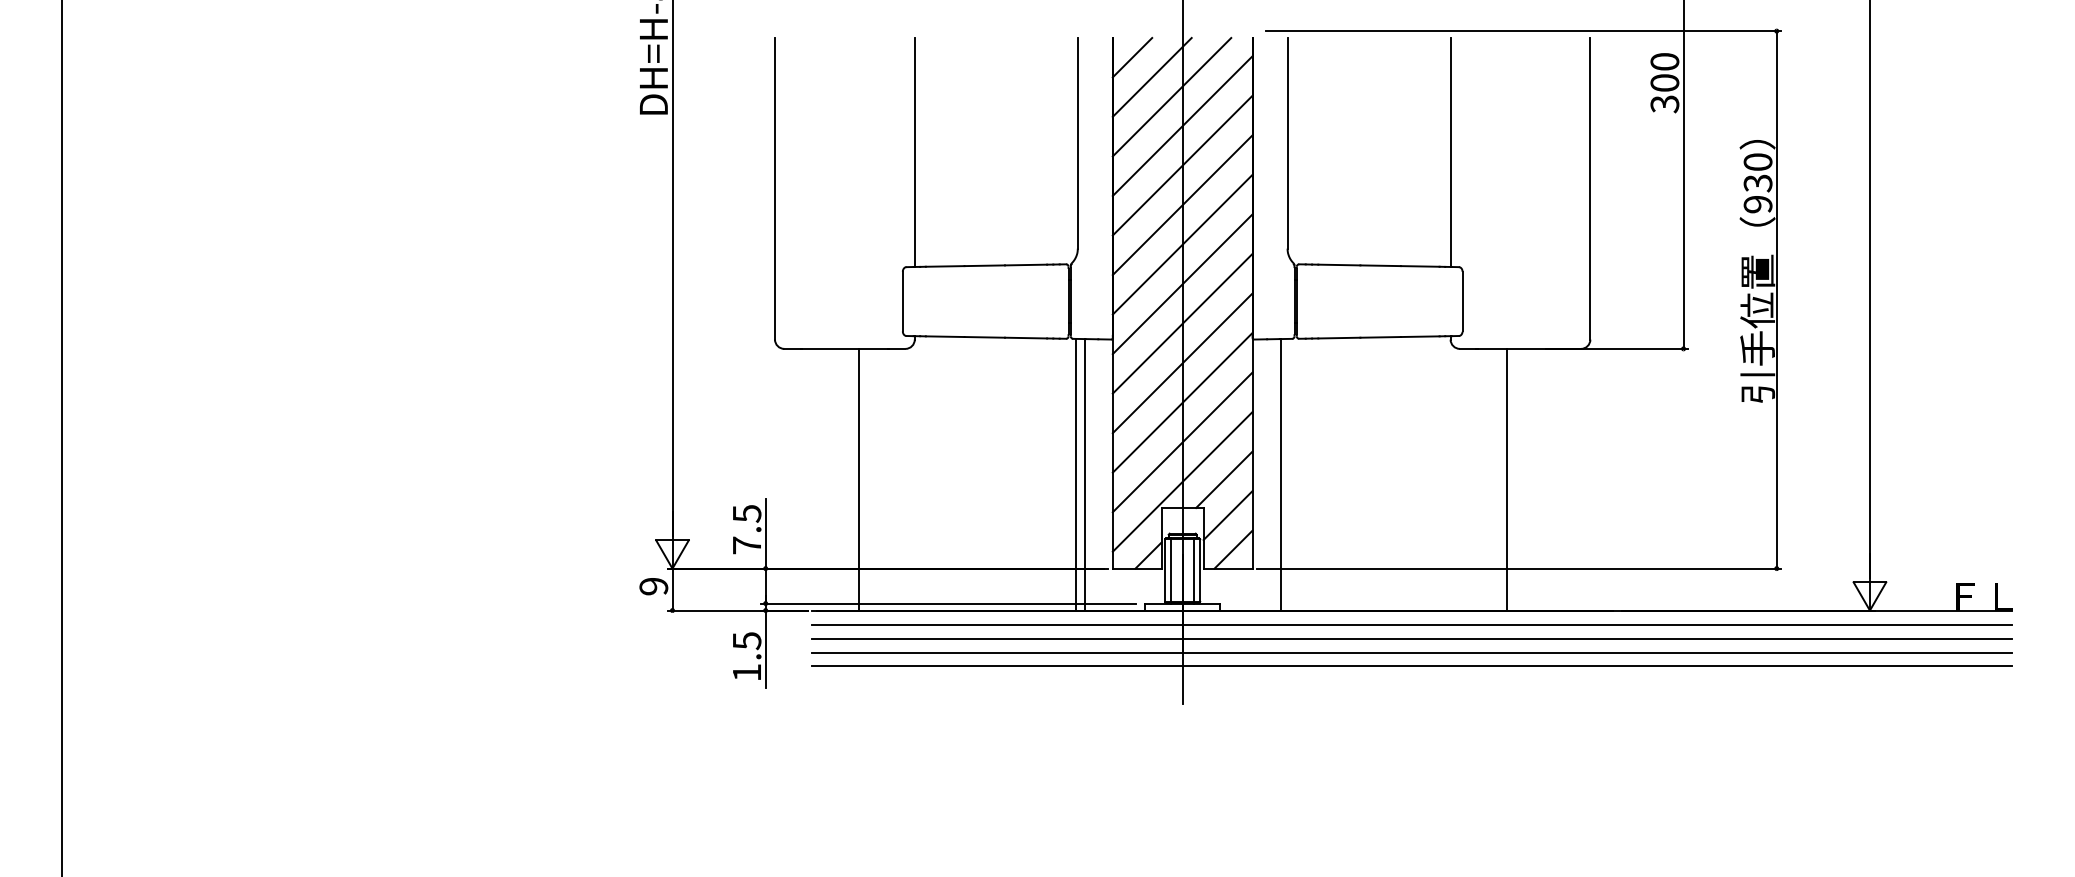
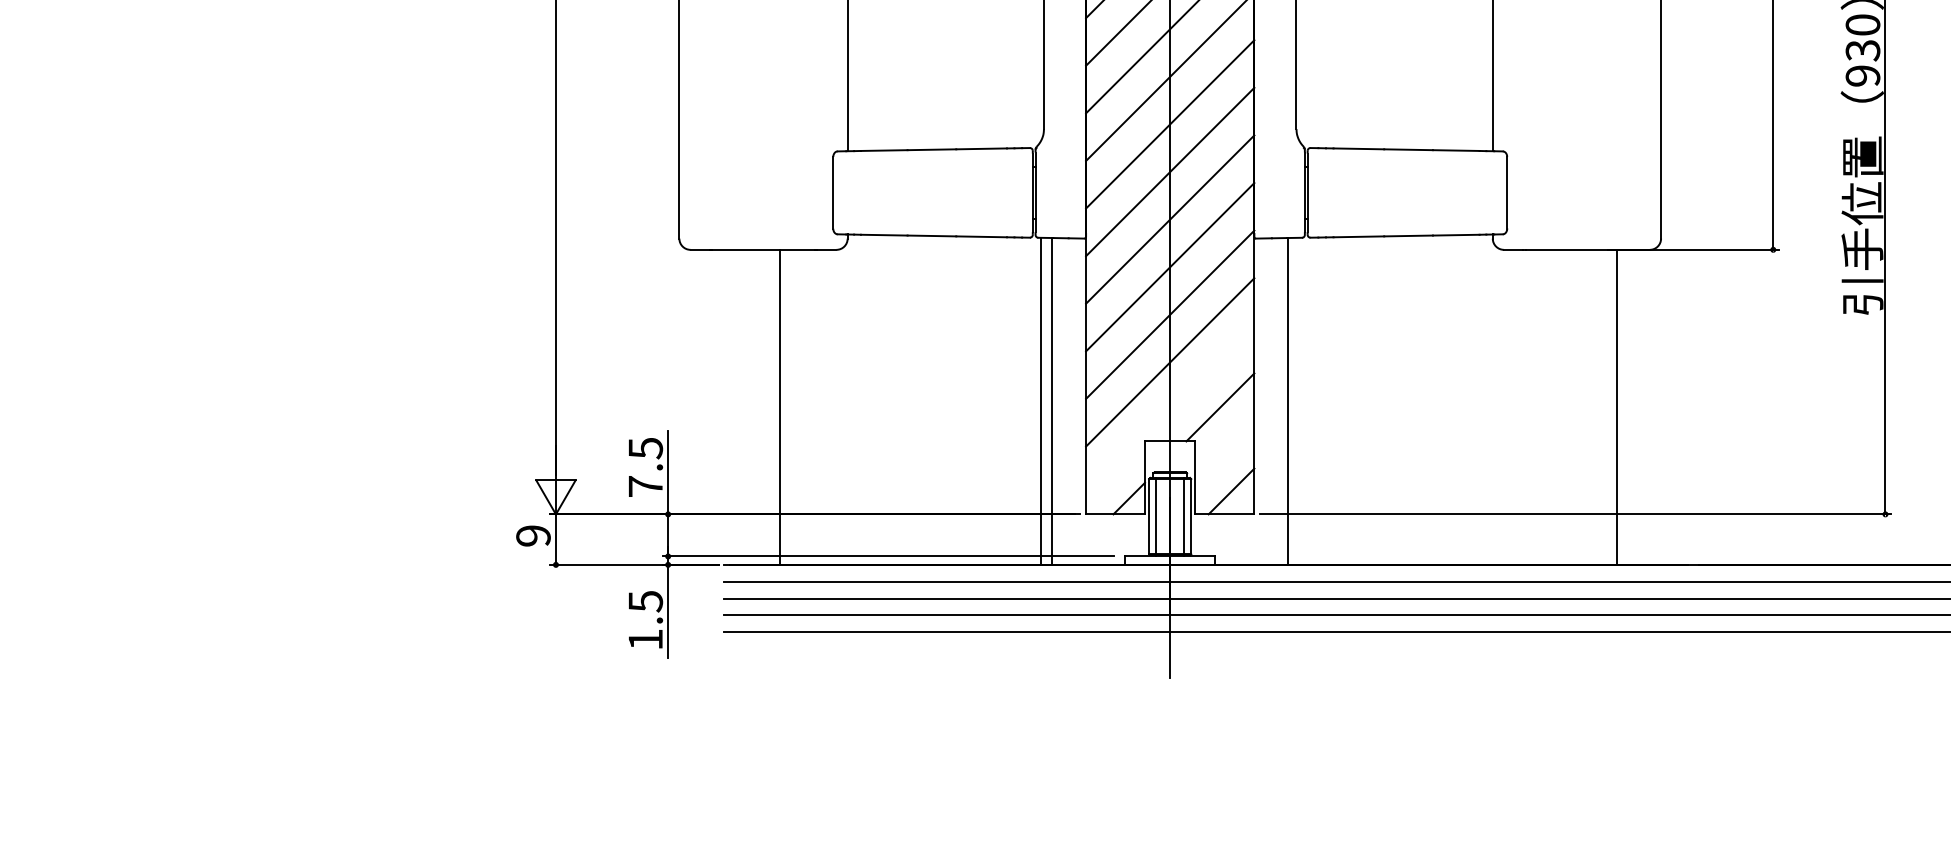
line: (1506, 479) -> (1616, 407), moved
line: (1182, 481) -> (1169, 409), removed
line: (1227, 515) -> (1224, 450), removed

